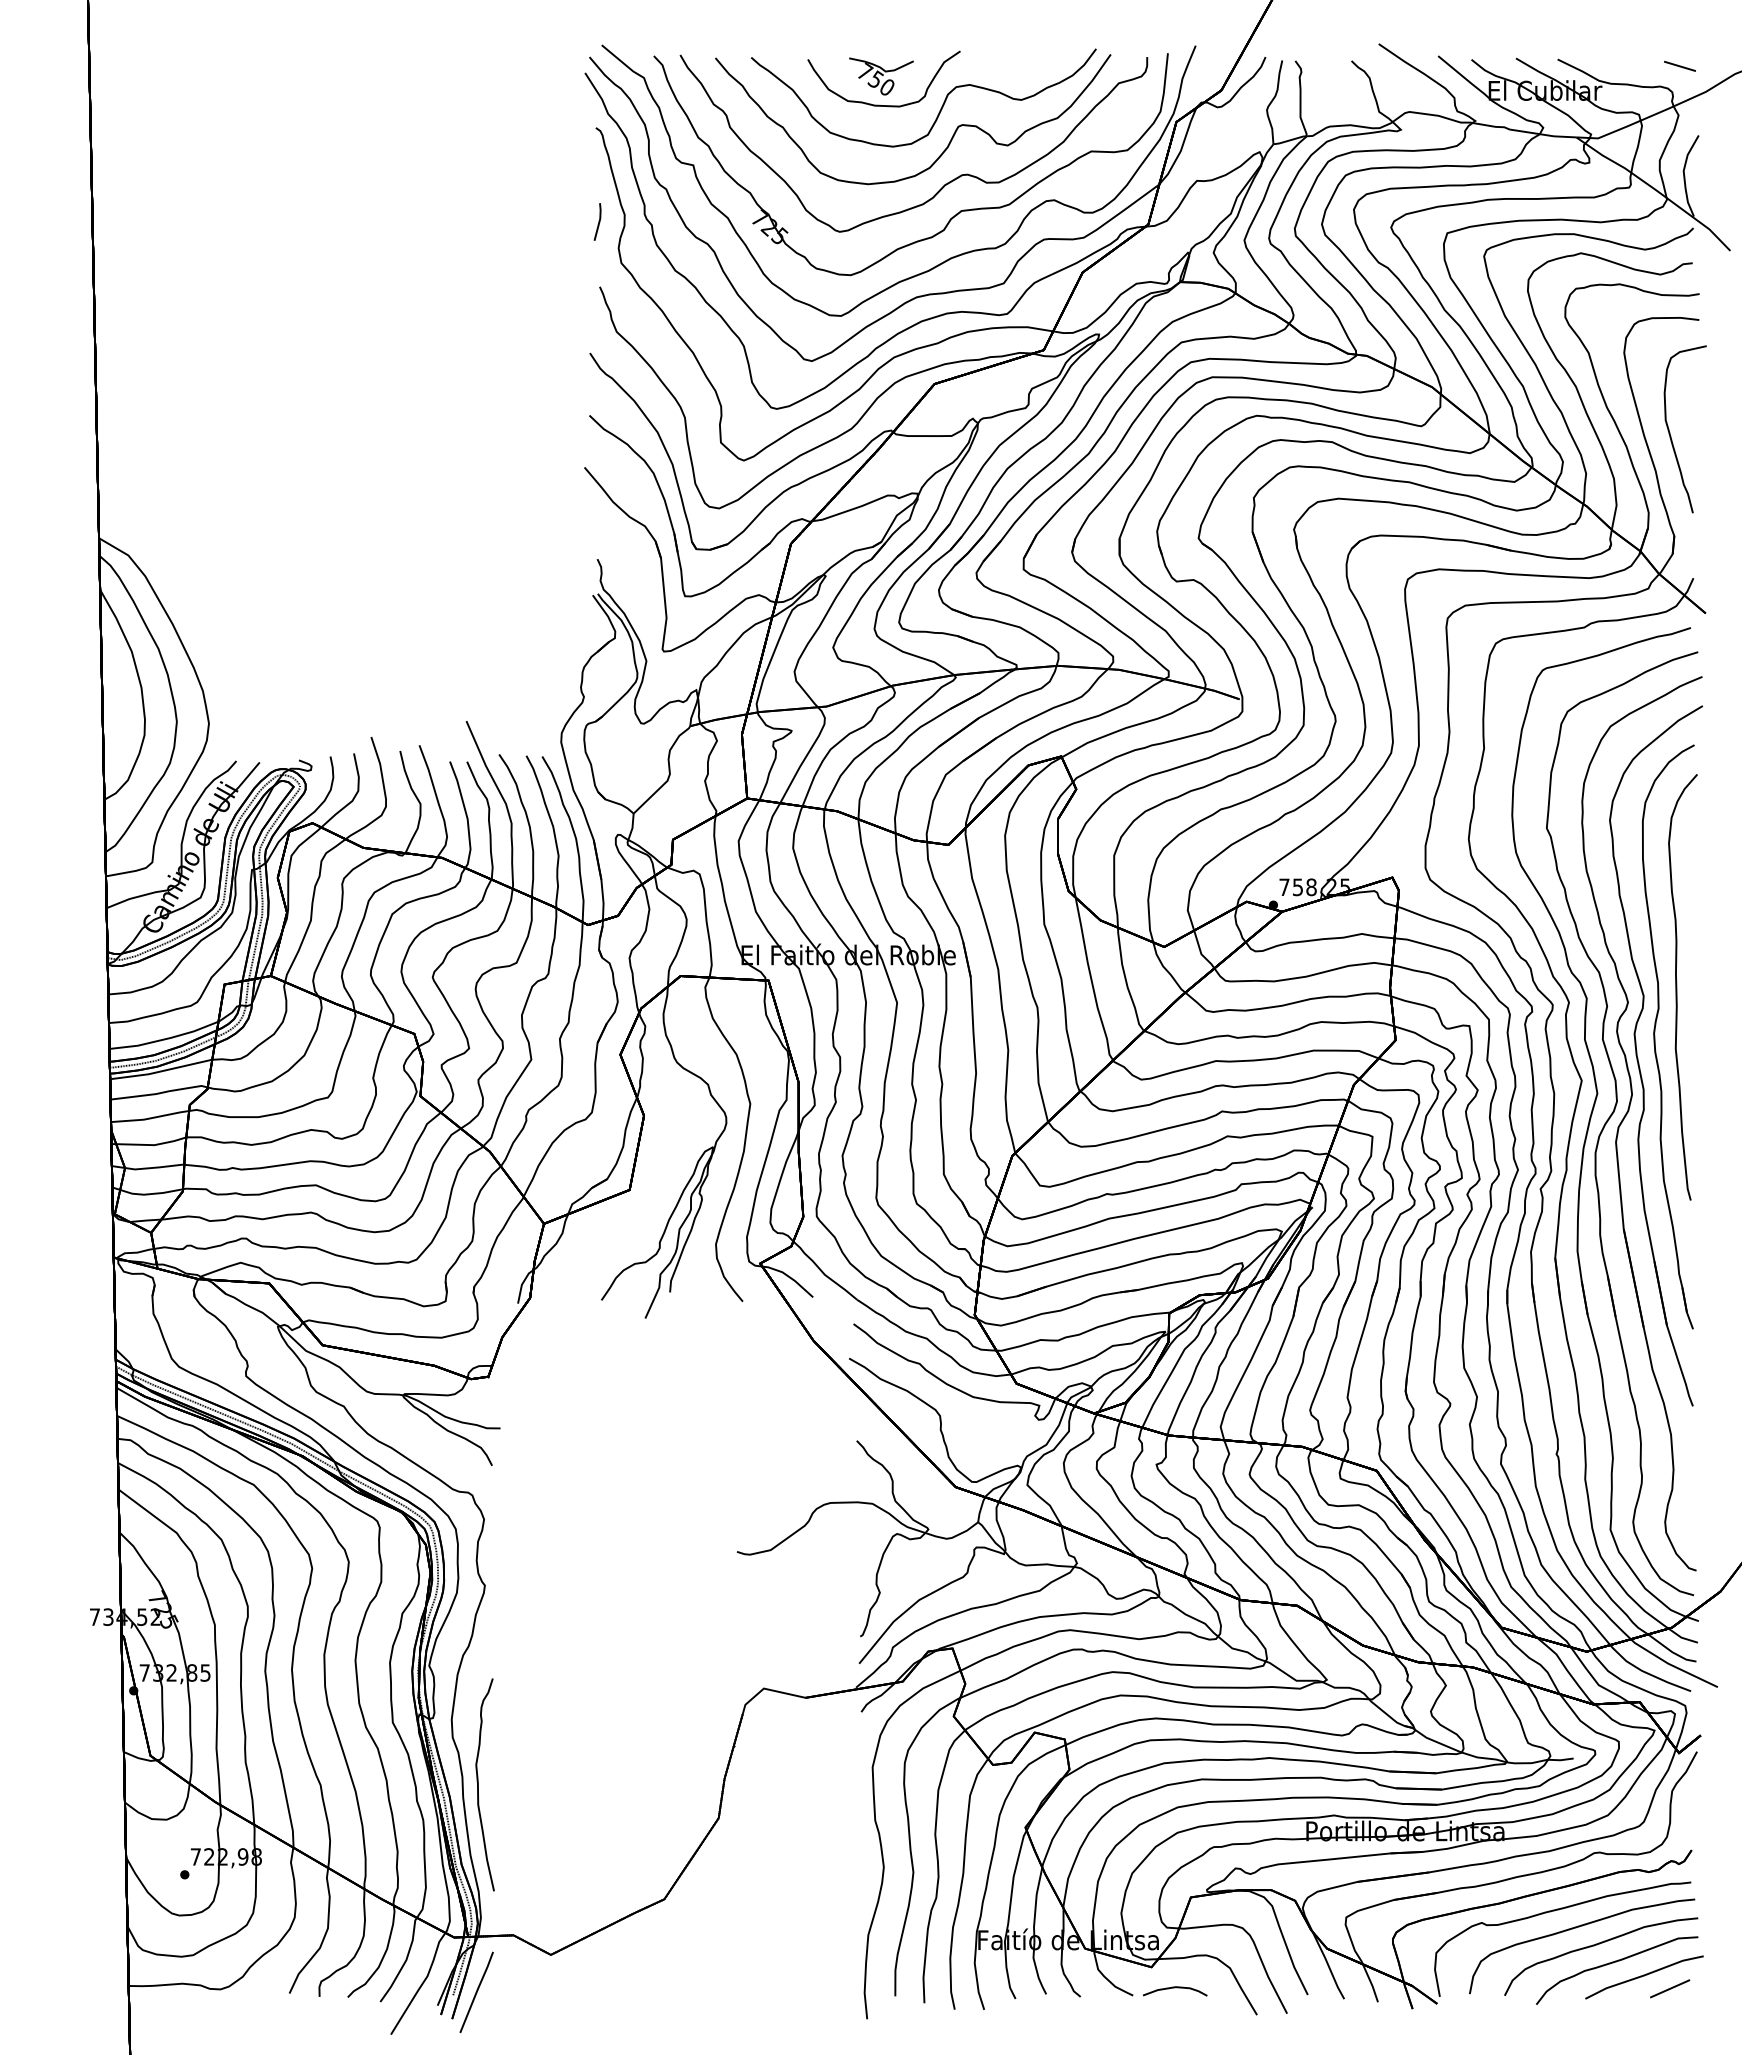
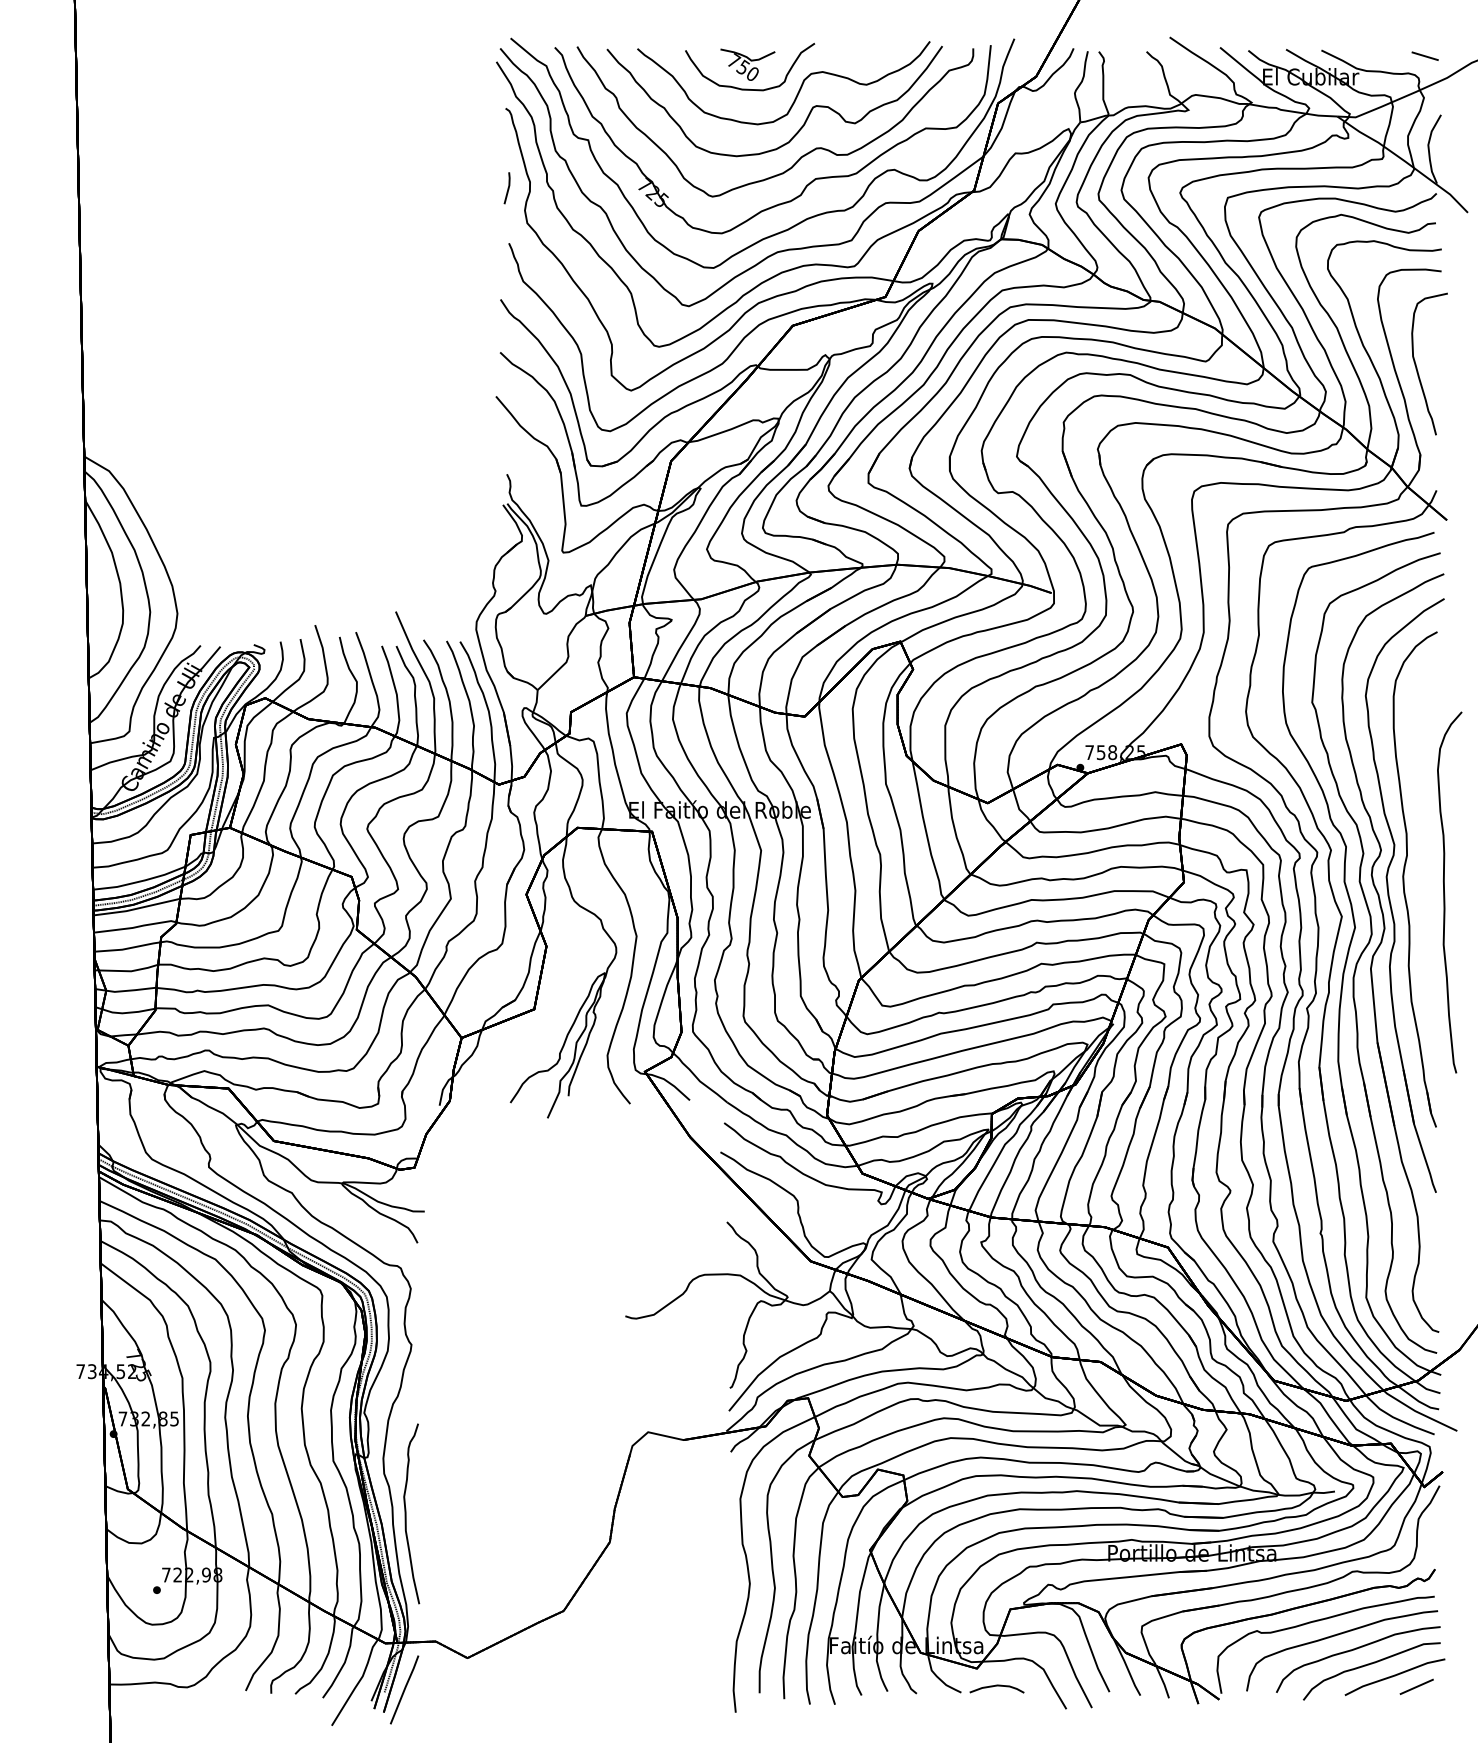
curve: (1677, 987) -> (1445, 892), moved

